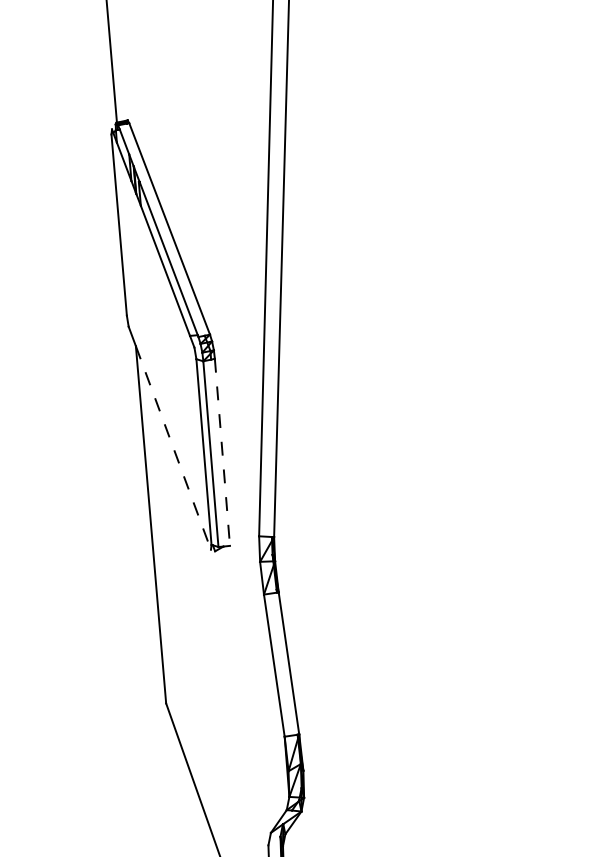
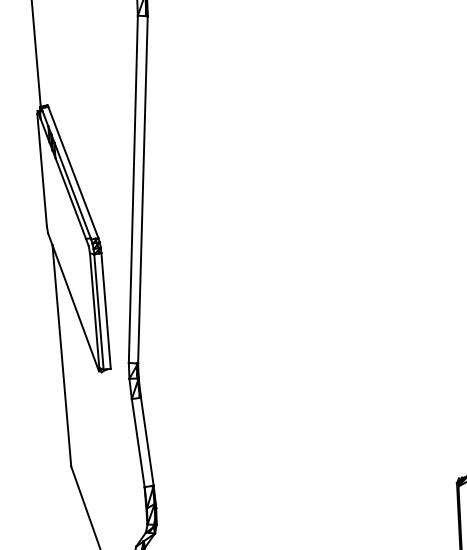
line: (173, 448) -> (75, 308), dashed -> solid
line: (223, 453) -> (106, 311), dashed -> solid

